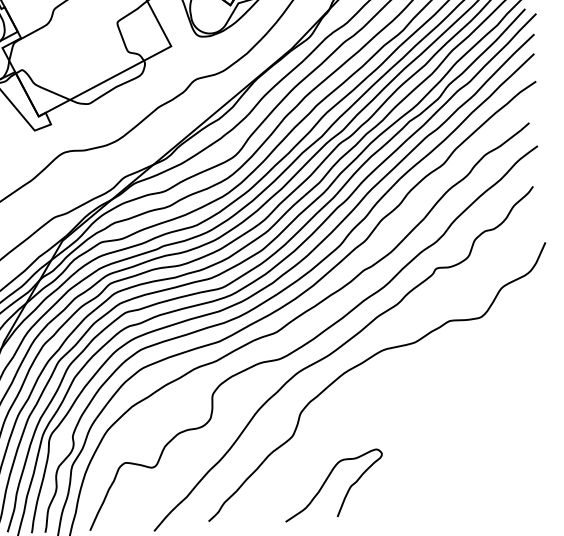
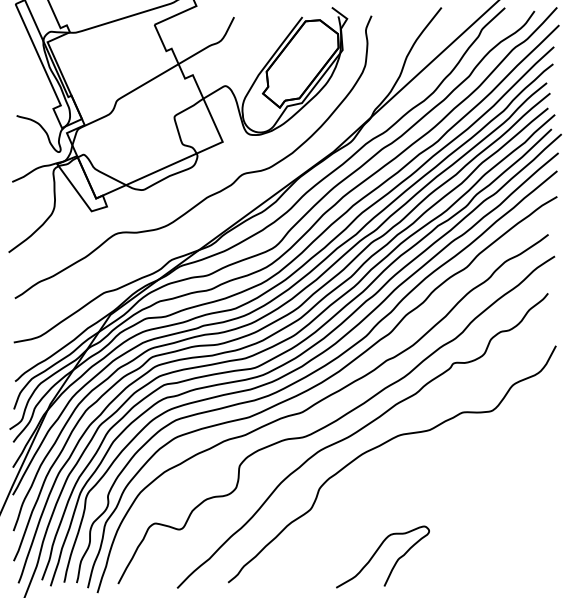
curve: (326, 482) -> (376, 553), moved

